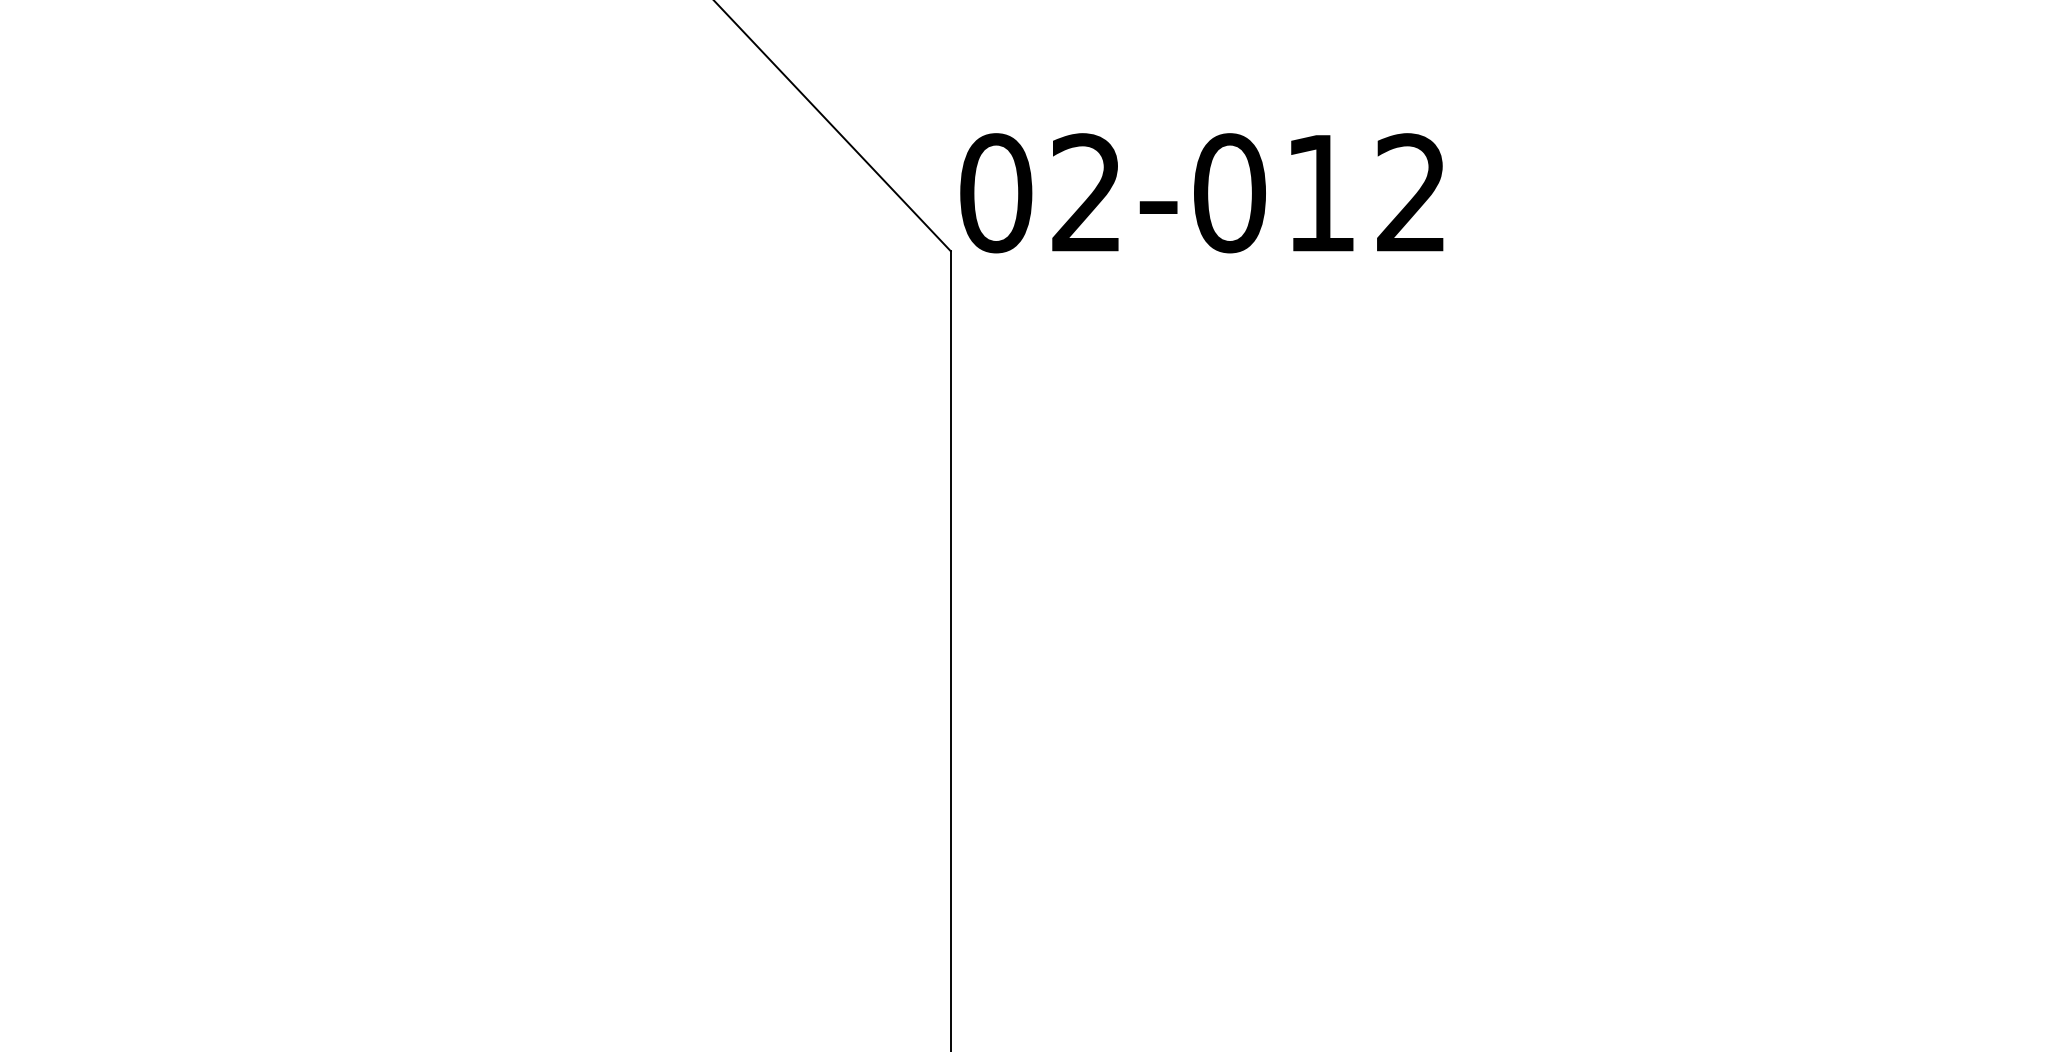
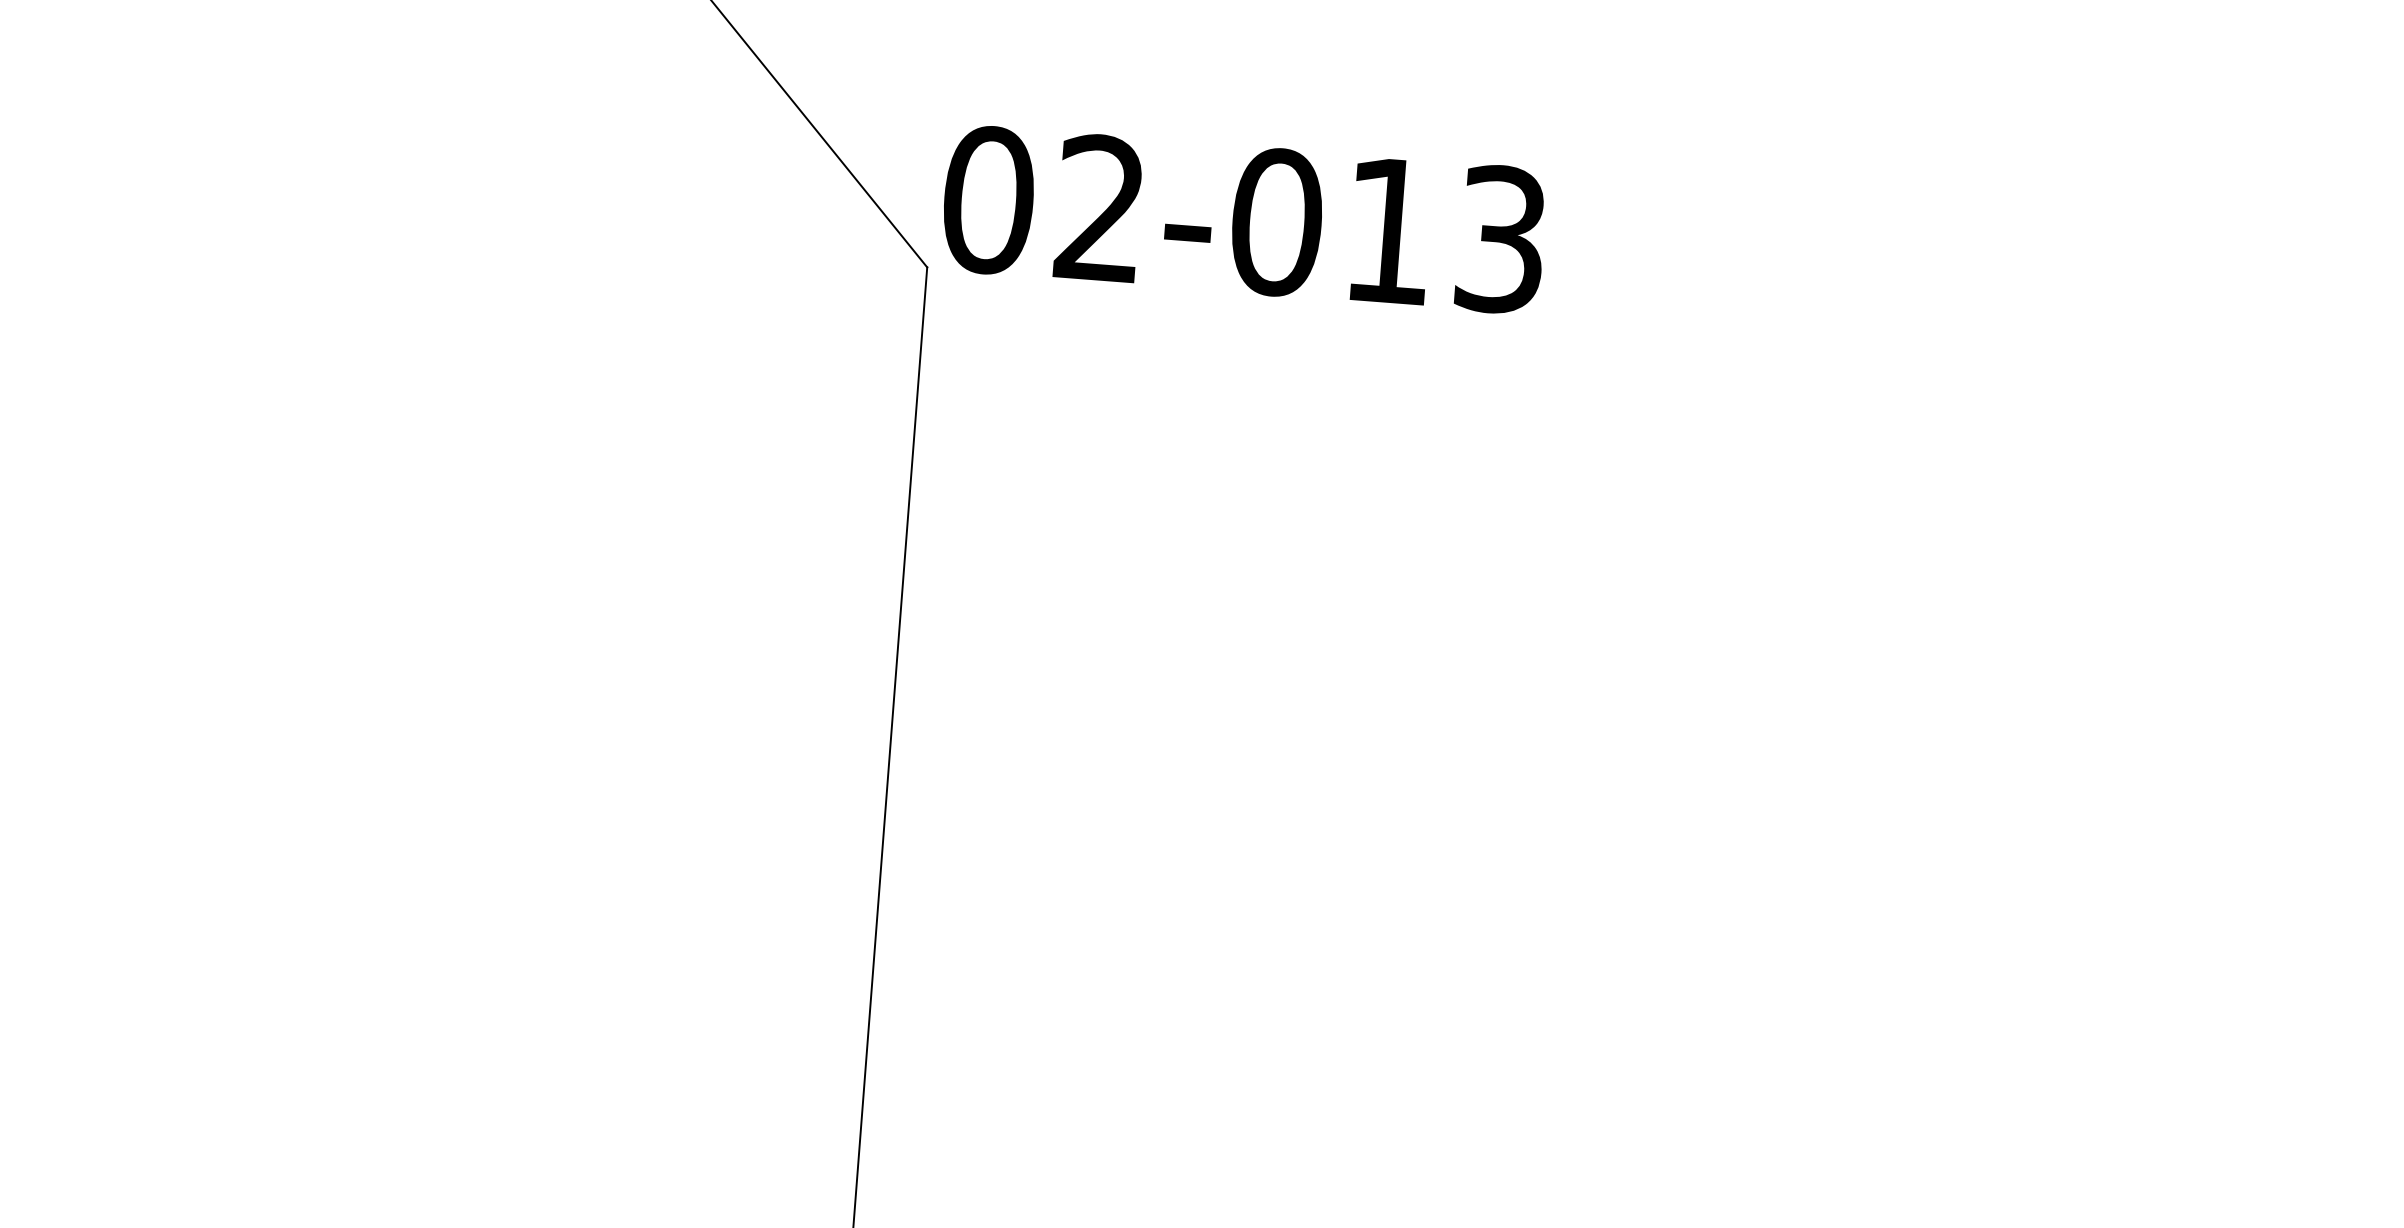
text: (1411, 193) -> (1500, 239), 02-012 -> 02-013

